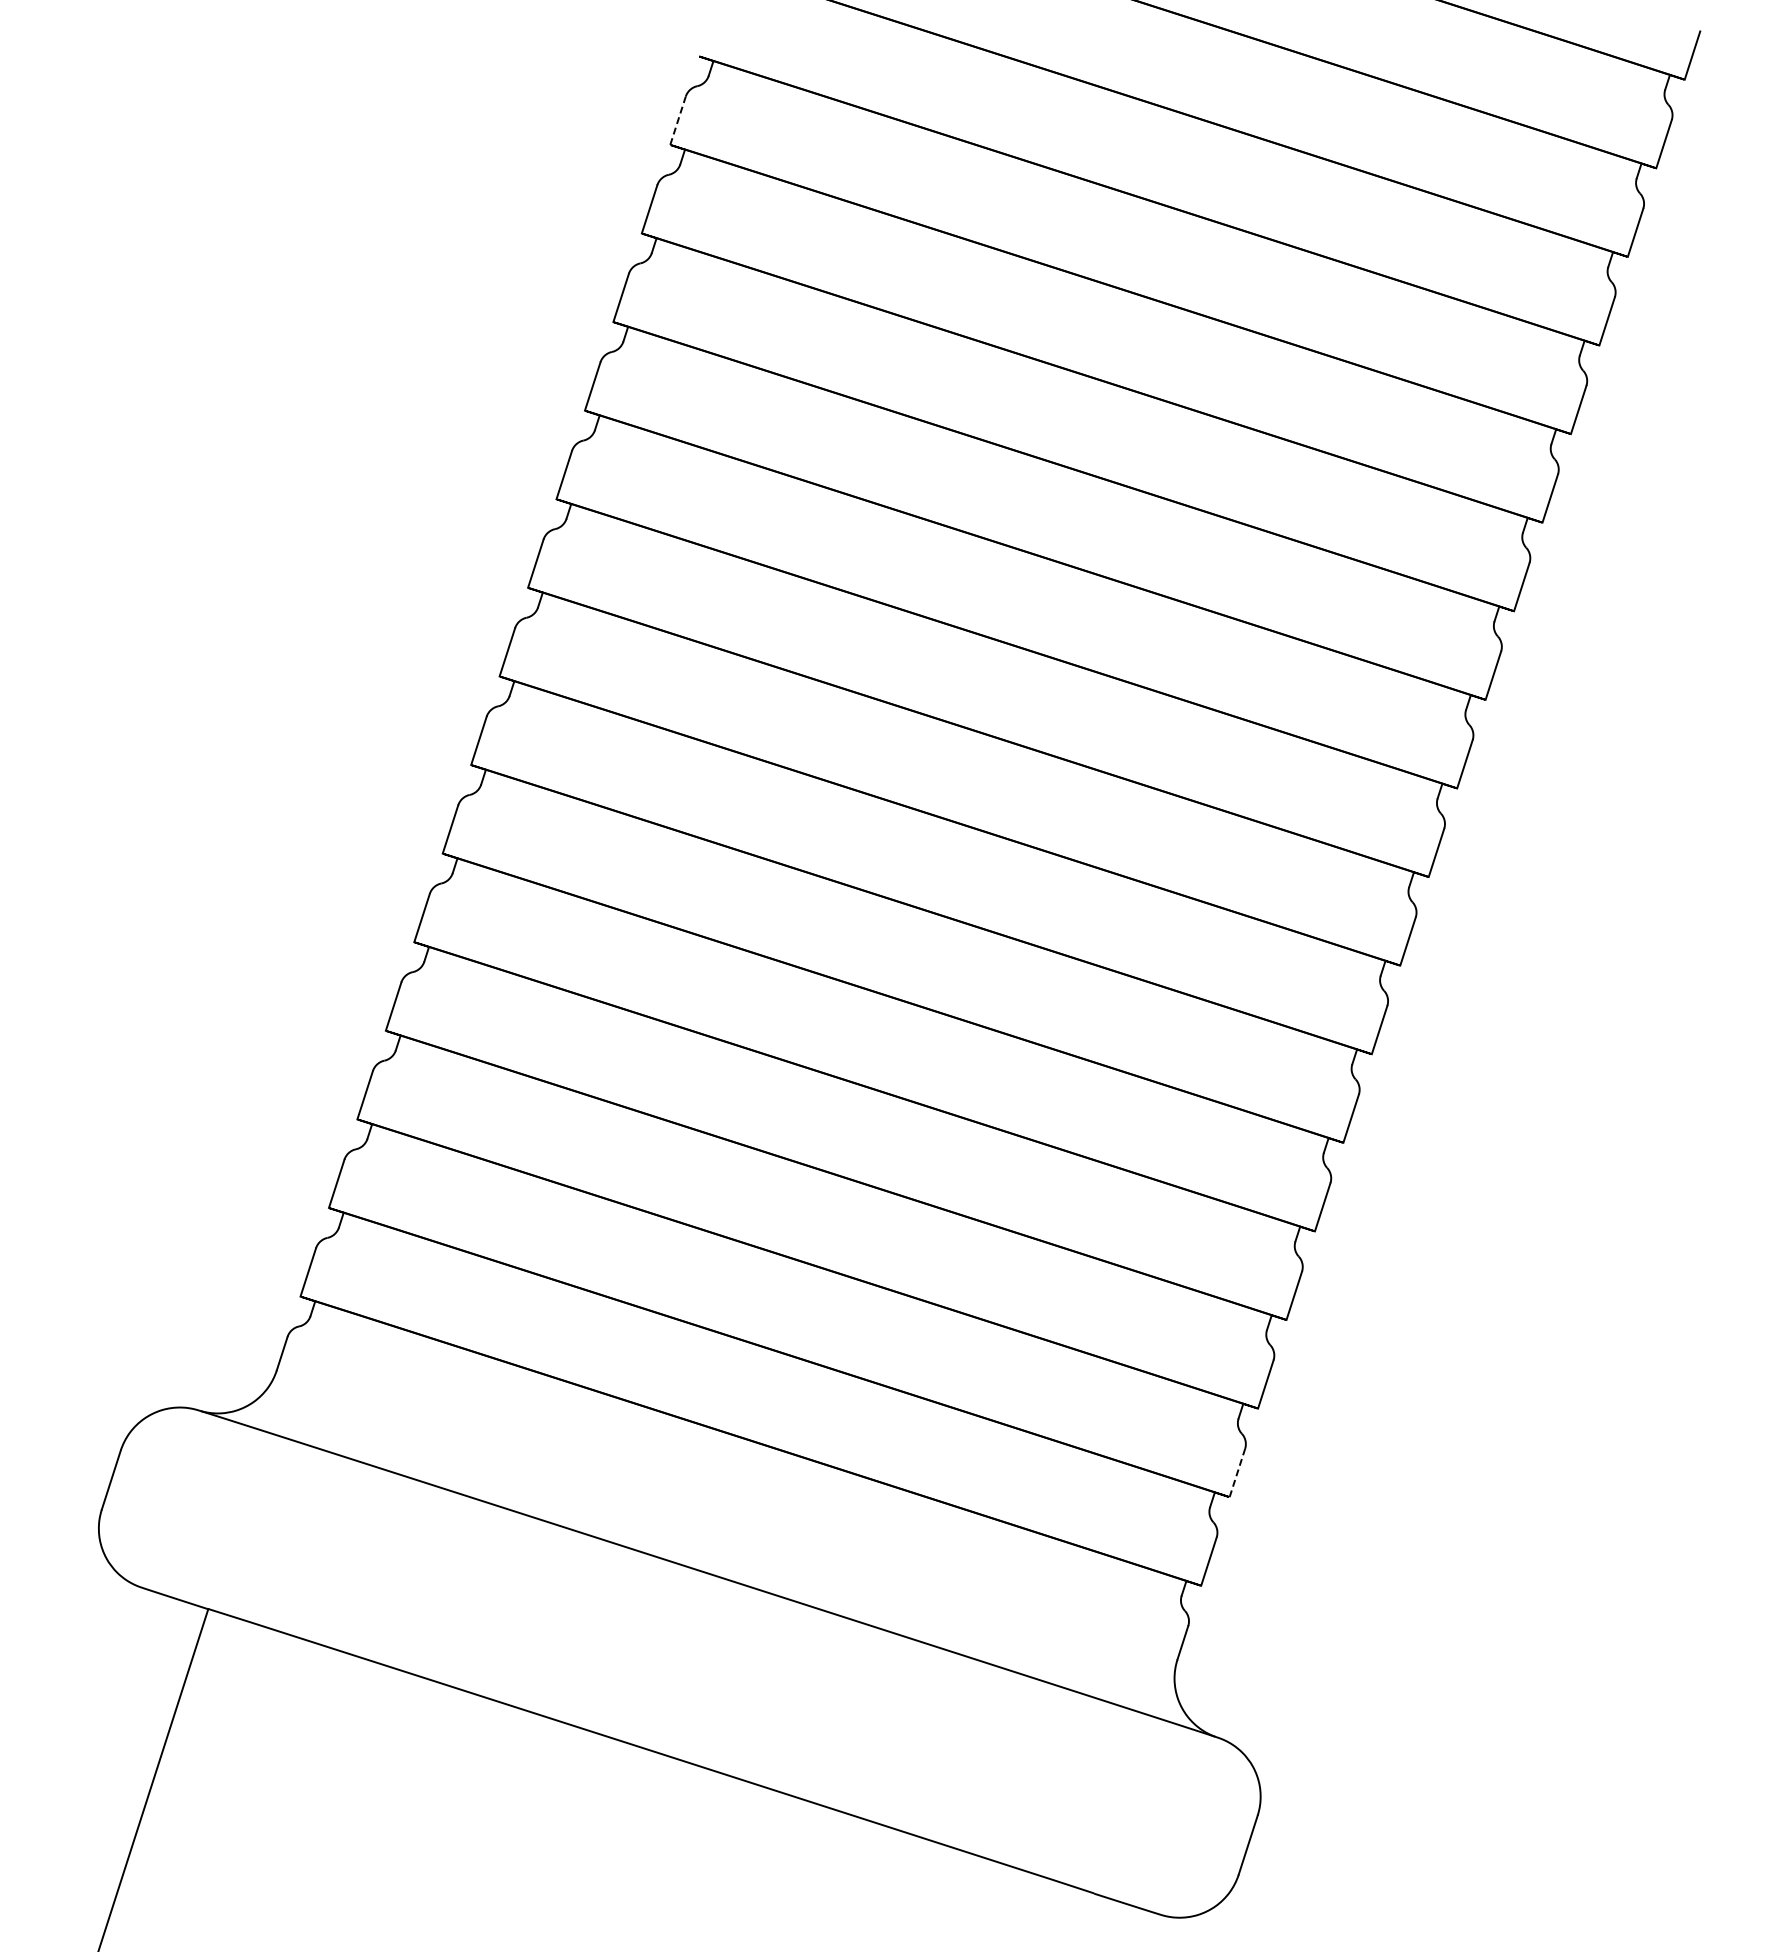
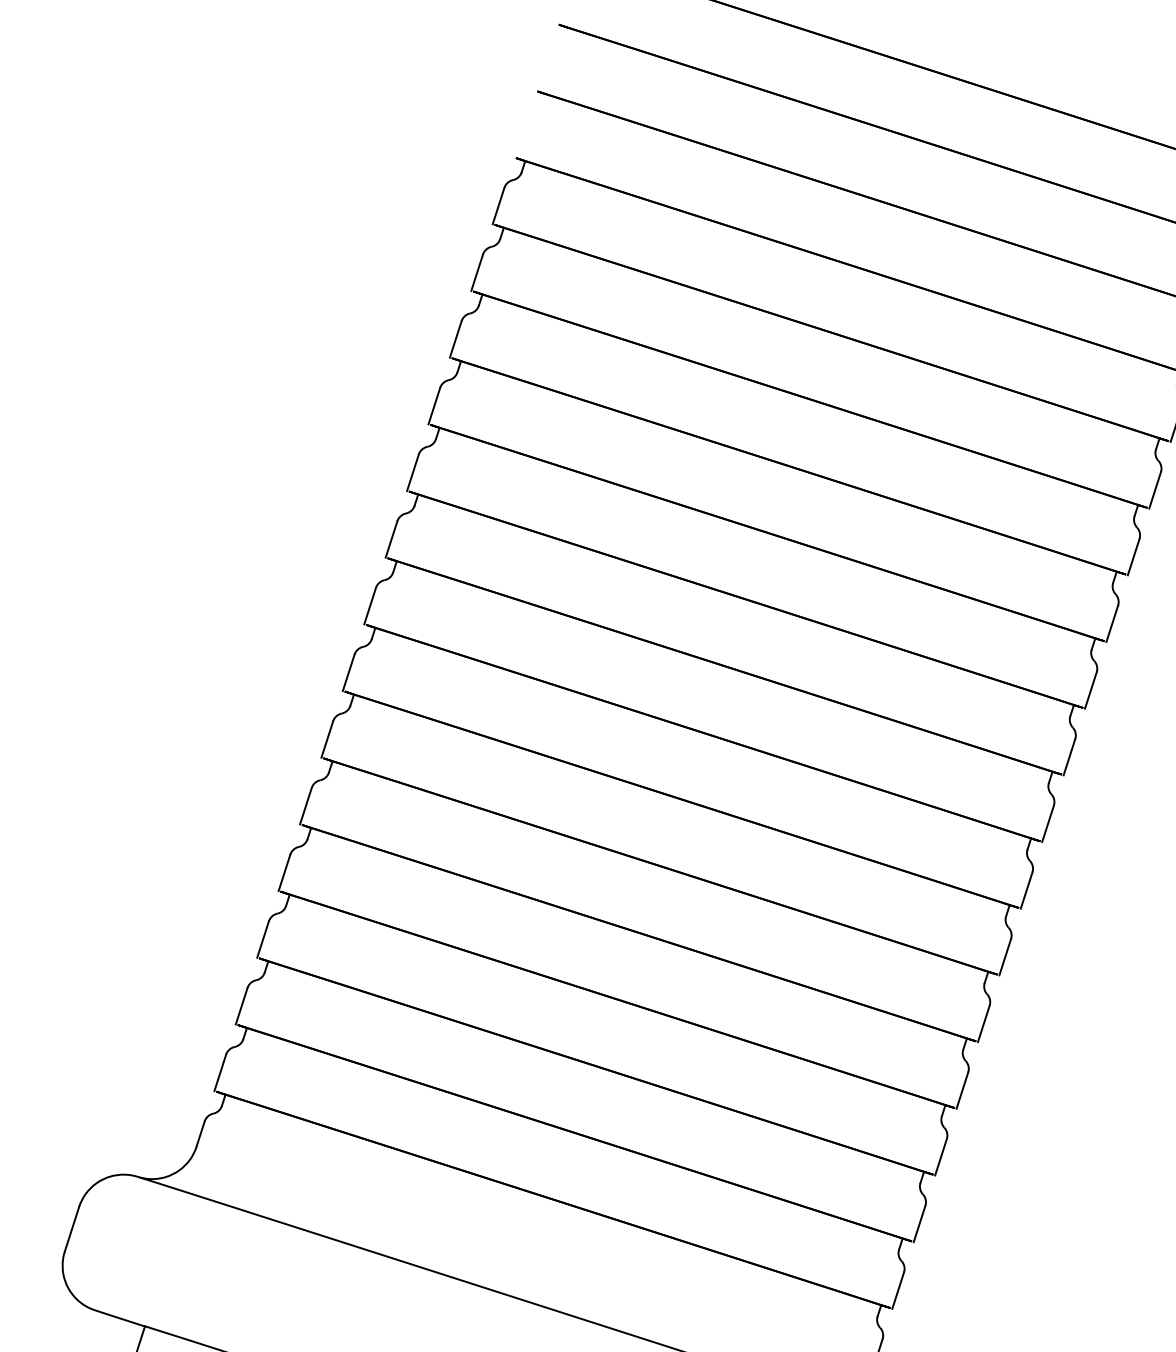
line: (678, 120) -> (498, 205), dashed -> solid
line: (1237, 1472) -> (919, 1223), dashed -> solid

